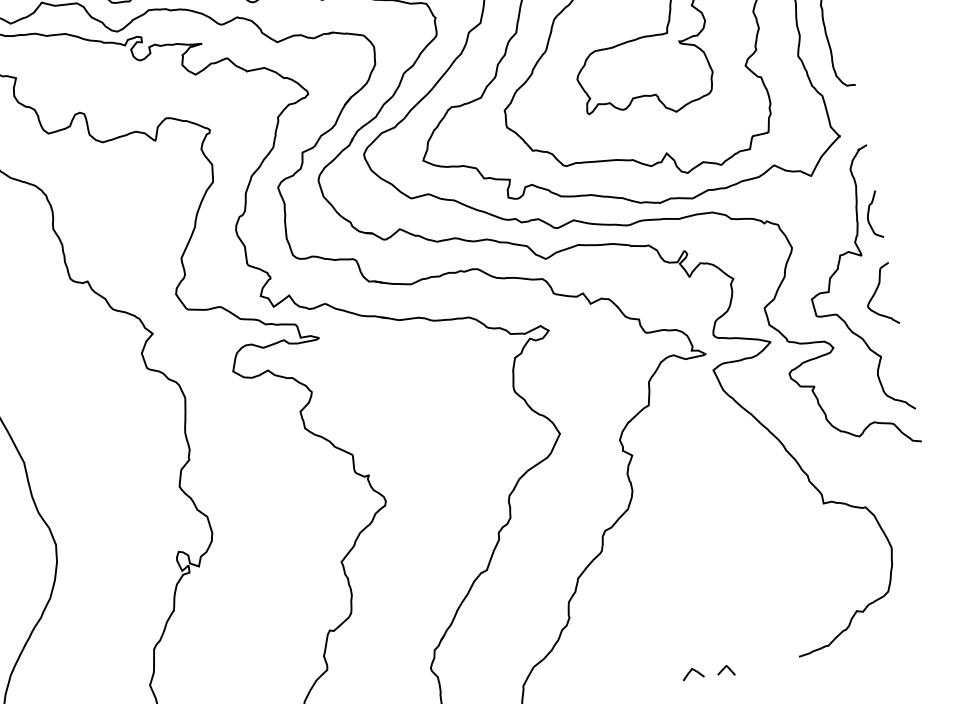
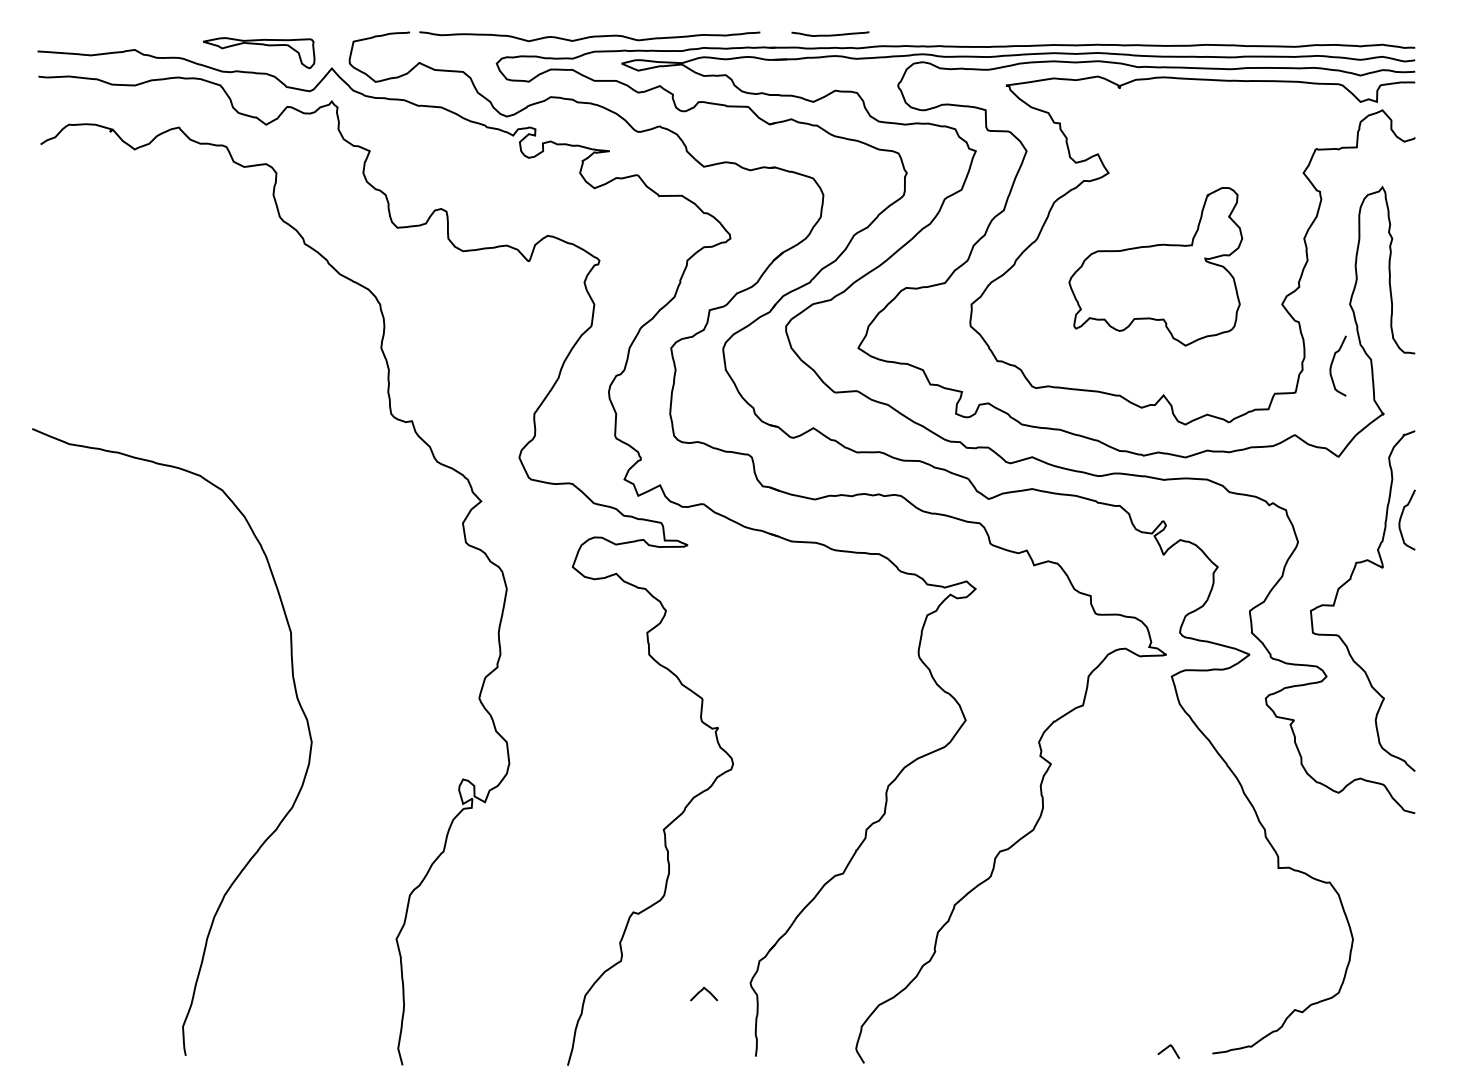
curve: (793, 103) -> (1333, 362), added
curve: (876, 292) -> (1392, 617), removed
curve: (723, 669) -> (1166, 1049), moved
curve: (693, 670) -> (705, 990), moved

